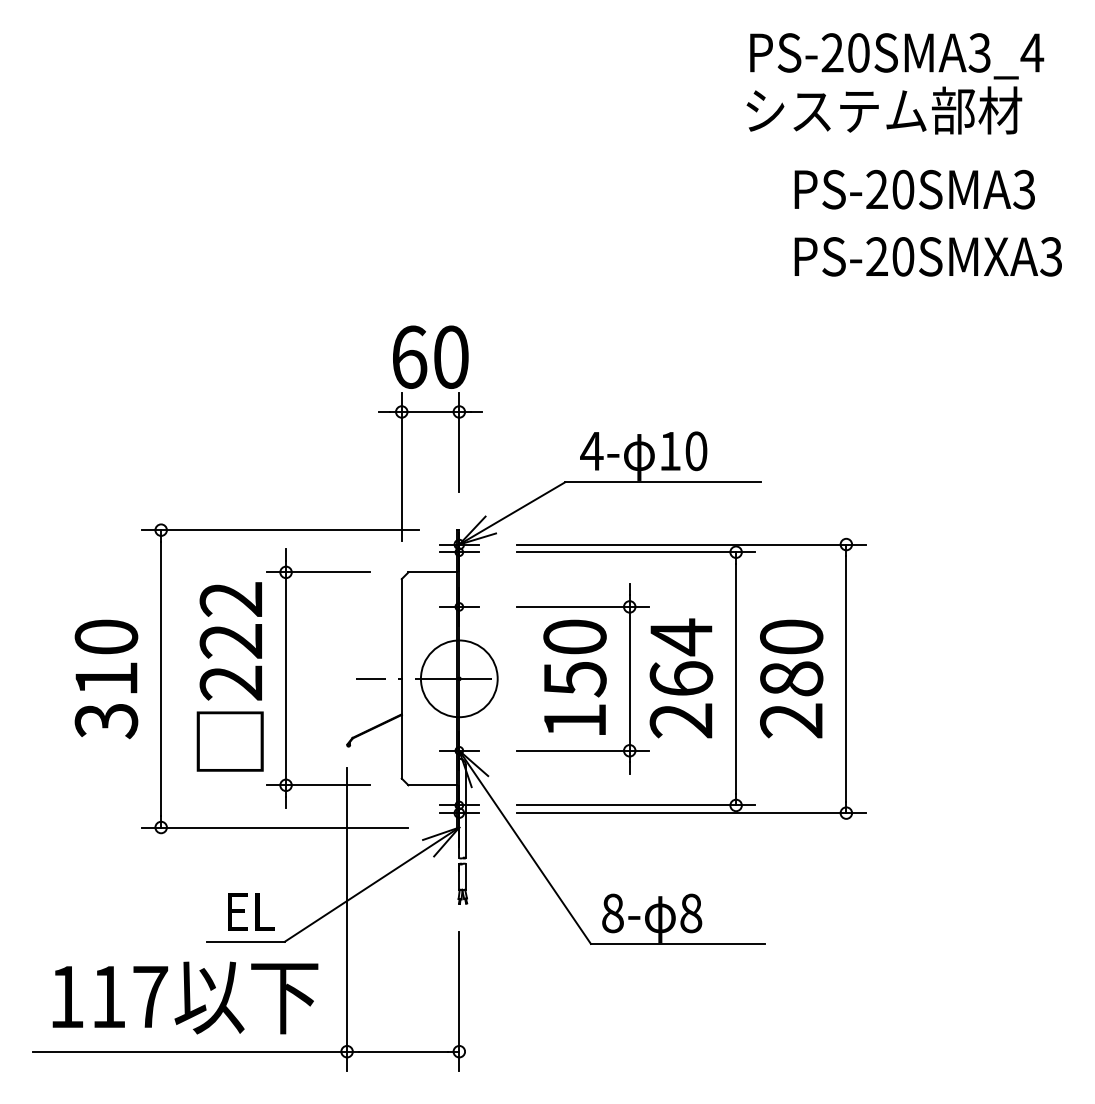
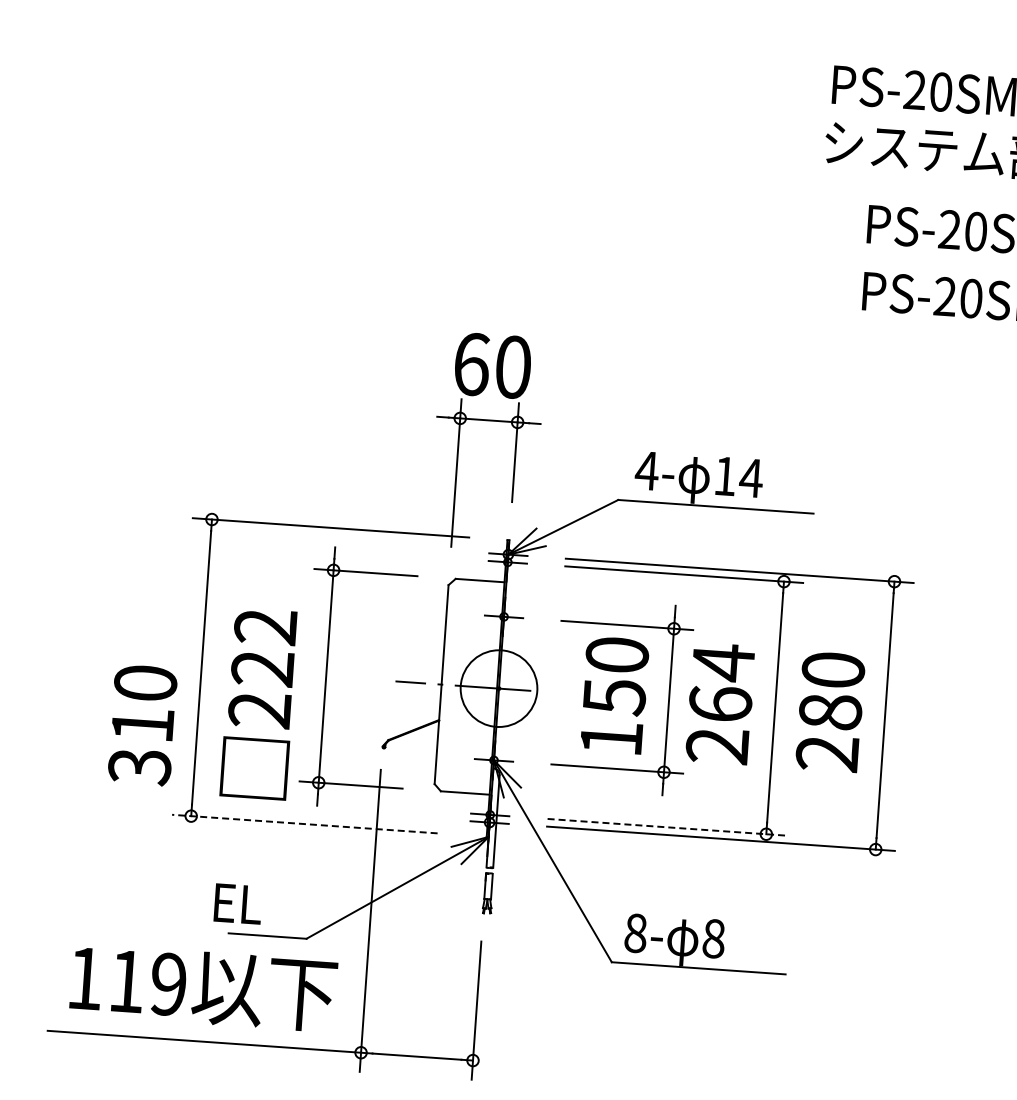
text: (696, 451) -> (751, 478), 10 -> 14
text: (229, 676) -> (258, 703), moved
text: (106, 679) -> (142, 725), moved
line: (636, 805) -> (666, 827), solid -> dashed
line: (274, 827) -> (304, 824), solid -> dashed
text: (251, 911) -> (238, 903), moved
text: (150, 996) -> (168, 983), 117 -> 119

